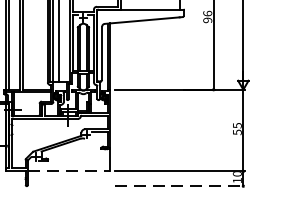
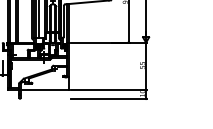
line: (68, 171) -> (44, 90), dashed -> solid
line: (180, 185) -> (109, 98), dashed -> solid

